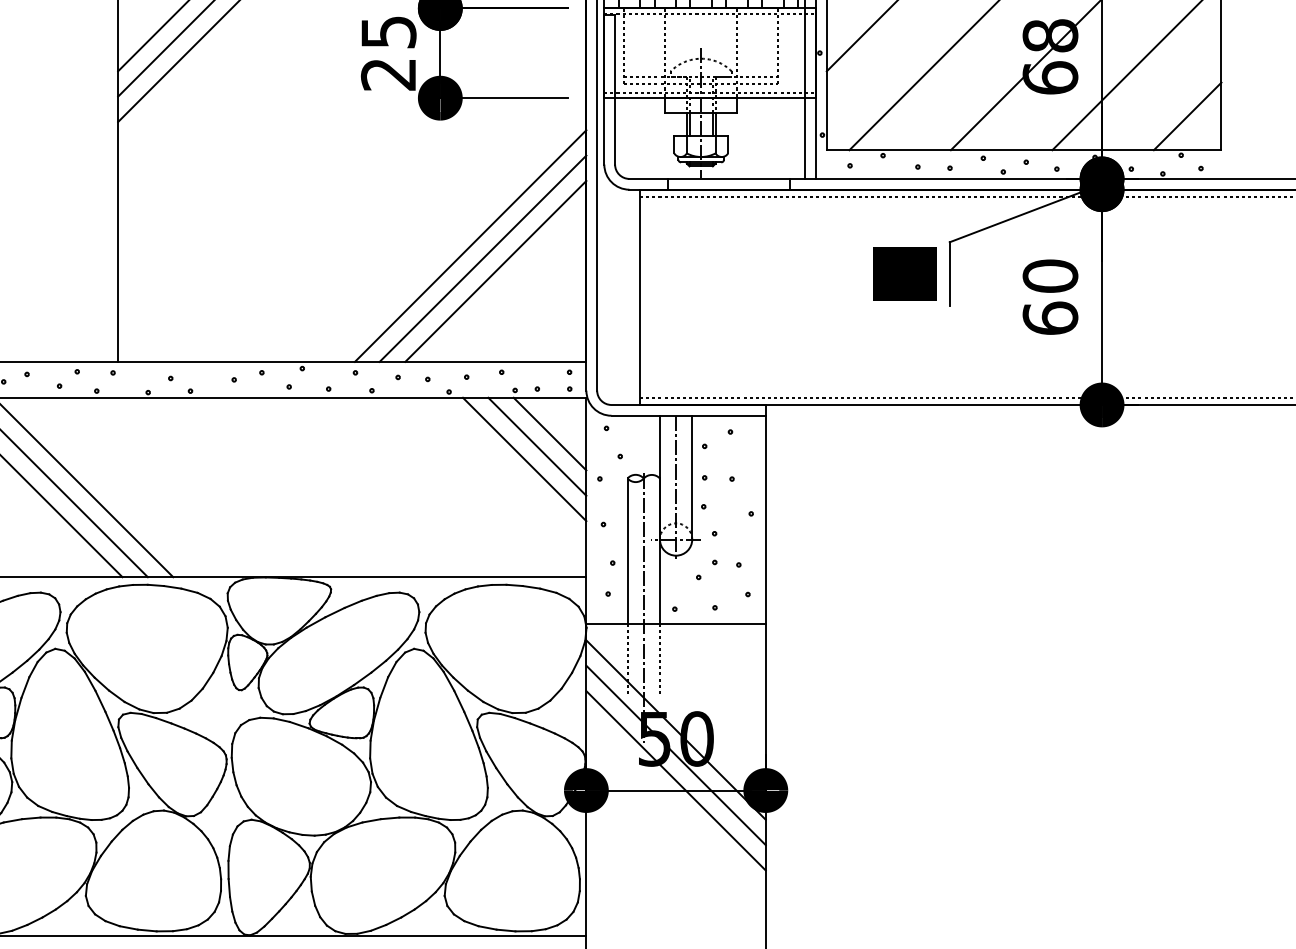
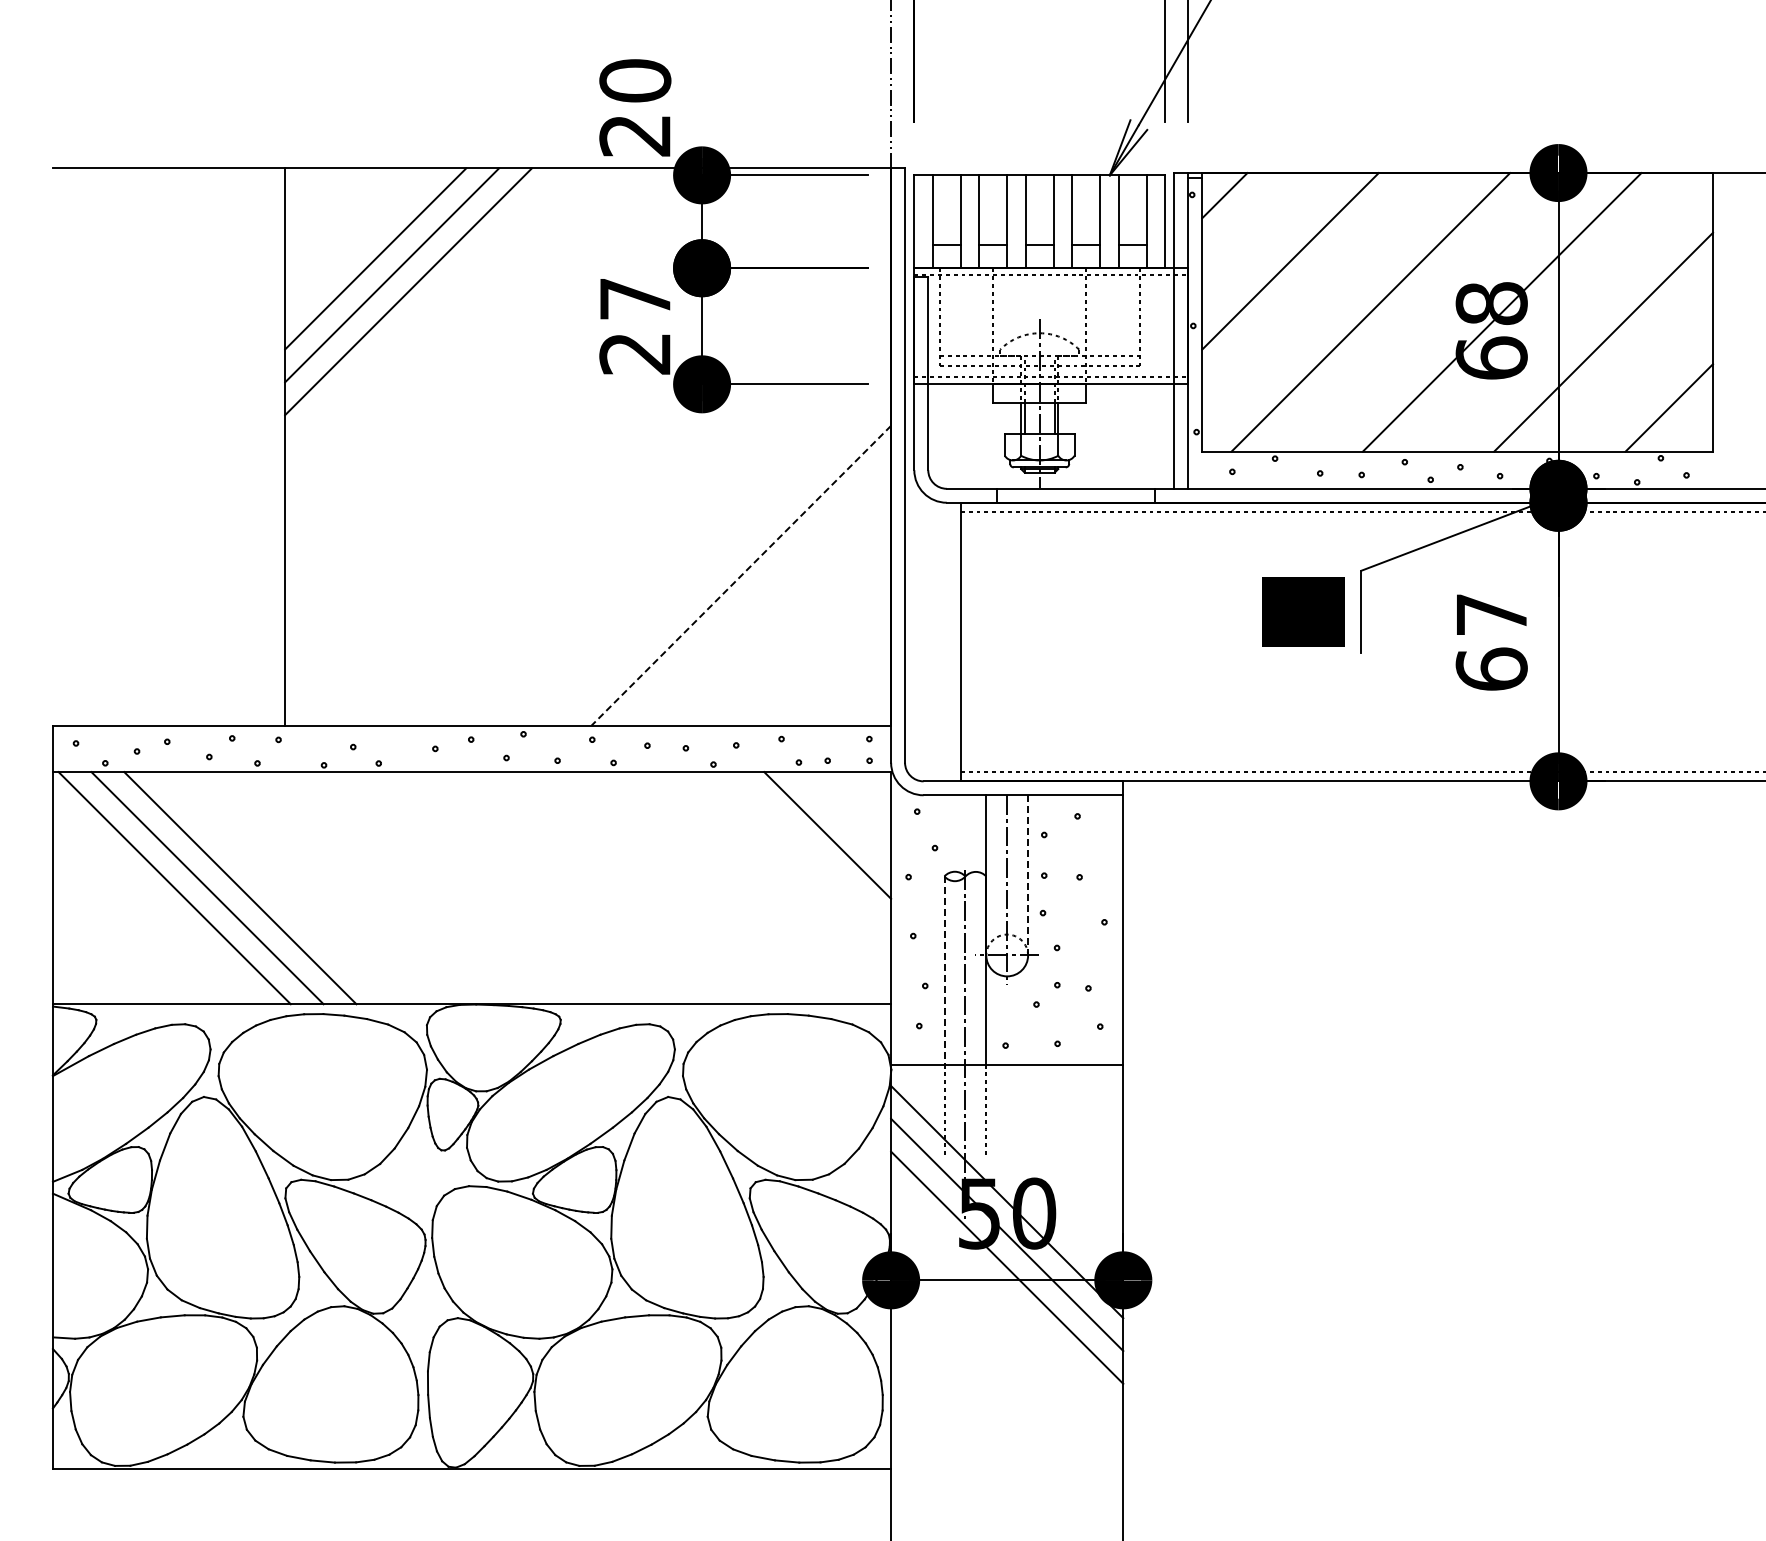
text: (388, 32) -> (635, 299), 25 -> 27
line: (470, 245) -> (741, 575), solid -> dashed
line: (483, 258) -> (757, 591), removed
line: (495, 271) -> (773, 608), removed
text: (1050, 276) -> (1491, 614), 60 -> 67
line: (550, 434) -> (844, 819), removed
line: (524, 459) -> (811, 851), removed
line: (692, 477) -> (1028, 875), solid -> dashed
line: (627, 551) -> (944, 970), solid -> dashed

